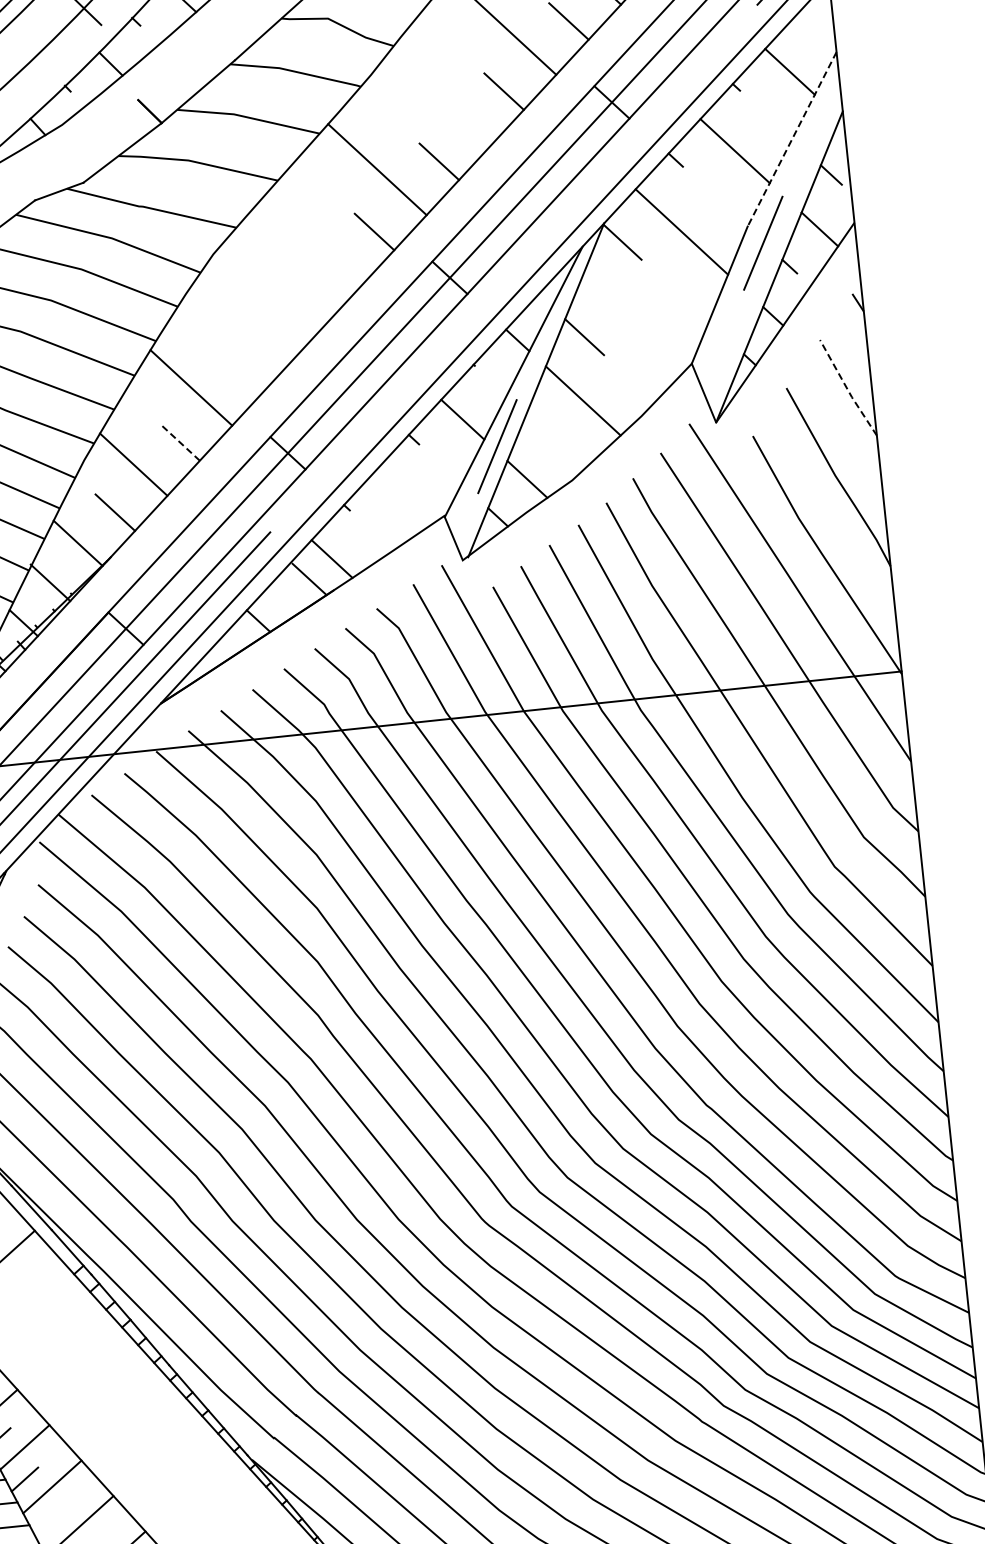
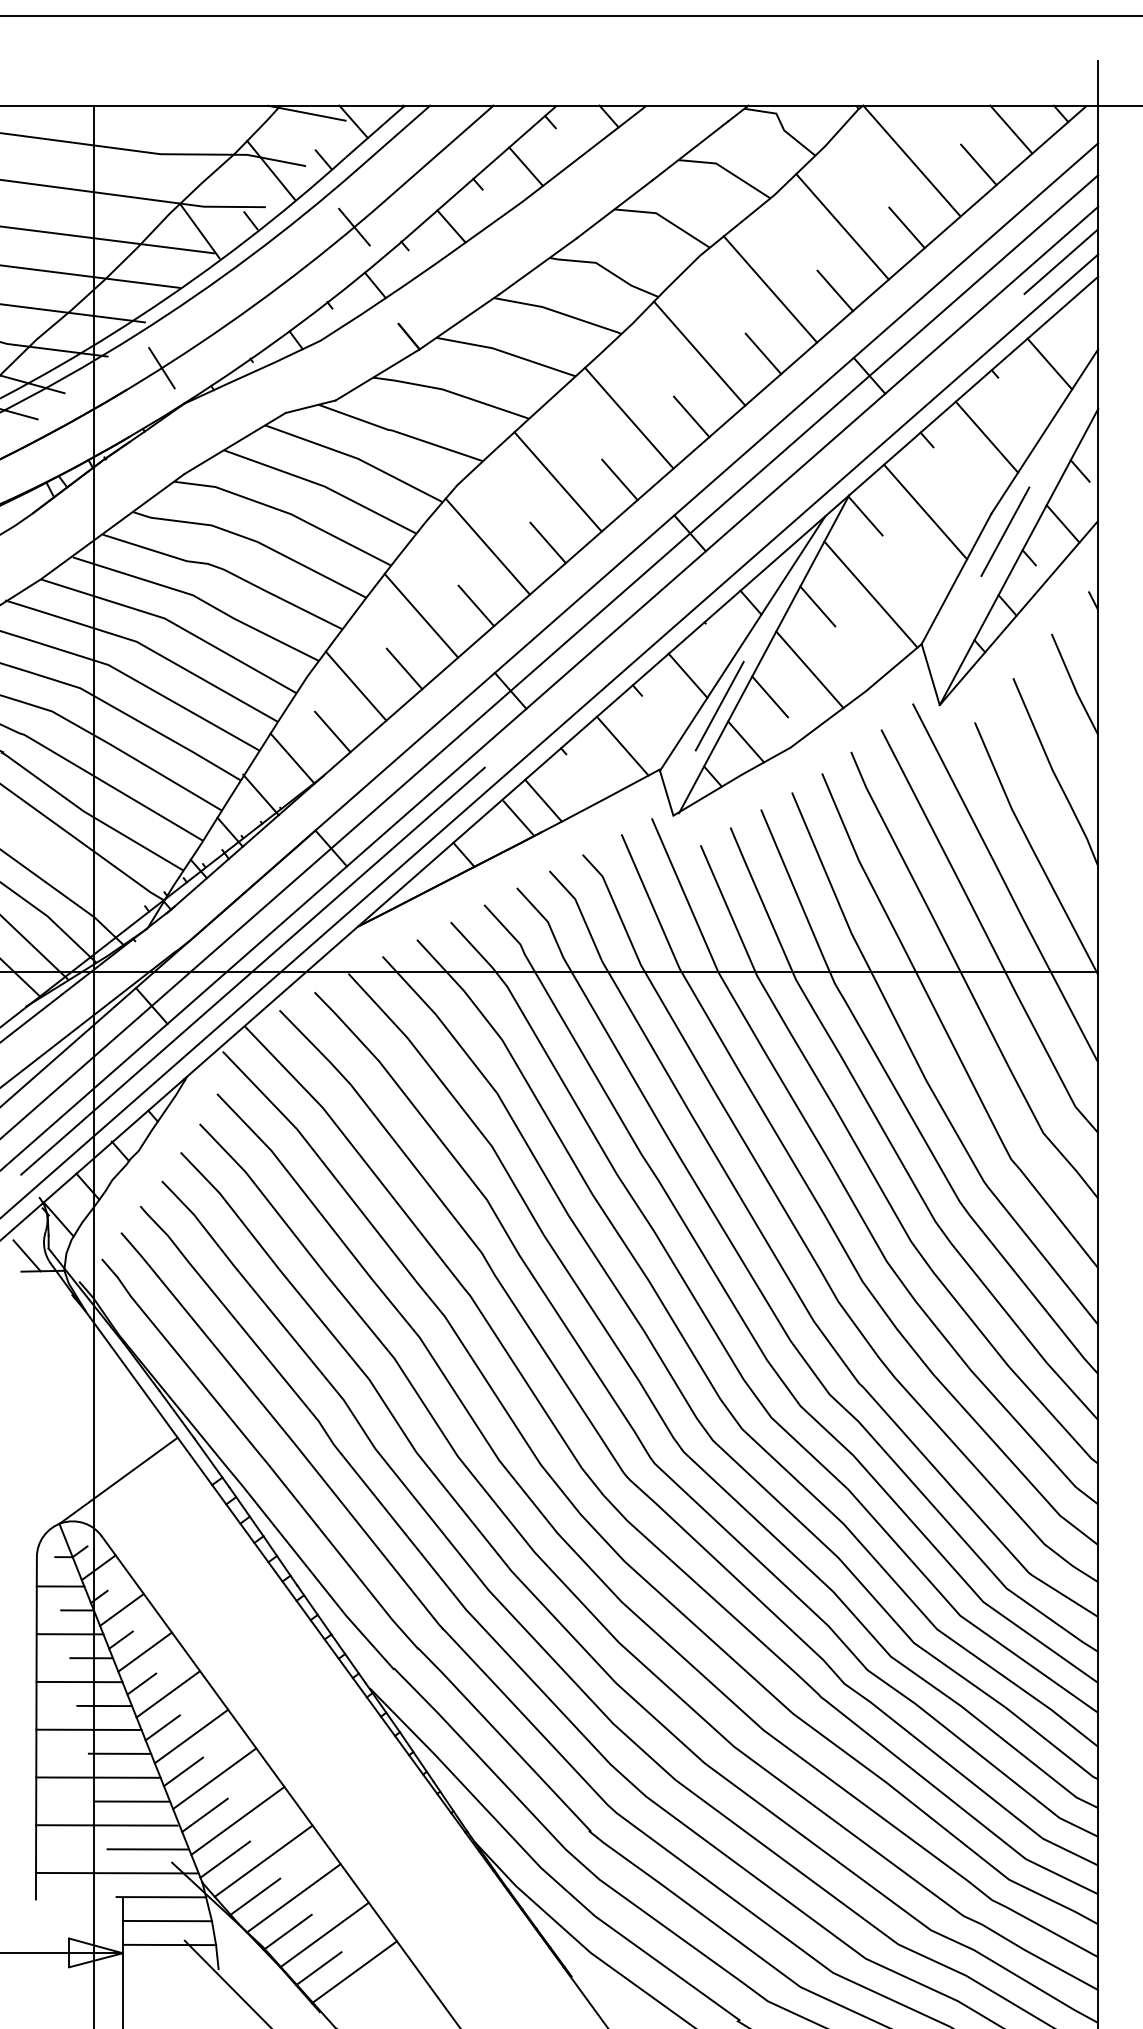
line: (440, 97) -> (699, 353), added
line: (791, 139) -> (1044, 431), dashed -> solid
line: (312, 240) -> (557, 481), added
line: (309, 301) -> (547, 542), added
line: (249, 312) -> (487, 546), added
line: (635, 319) -> (870, 594), added
line: (245, 371) -> (476, 605), added
line: (847, 389) -> (1073, 685), dashed -> solid
line: (545, 431) -> (769, 696), added
line: (180, 442) -> (404, 668), dashed -> solid
line: (404, 495) -> (622, 745), added
line: (50, 1520) -> (162, 1727), added

